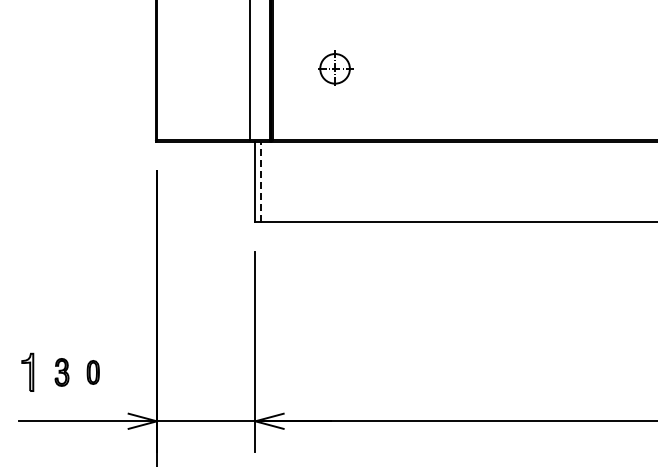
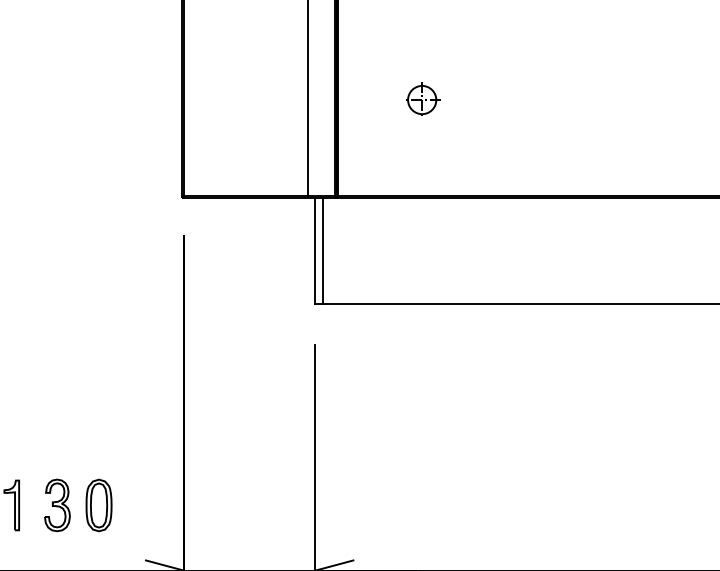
part: (336, 67) -> (423, 98), size x0.71
line: (261, 181) -> (323, 250), dashed -> solid
part: (61, 372) -> (56, 505), size x1.43
part: (93, 372) -> (99, 505), size x1.67

